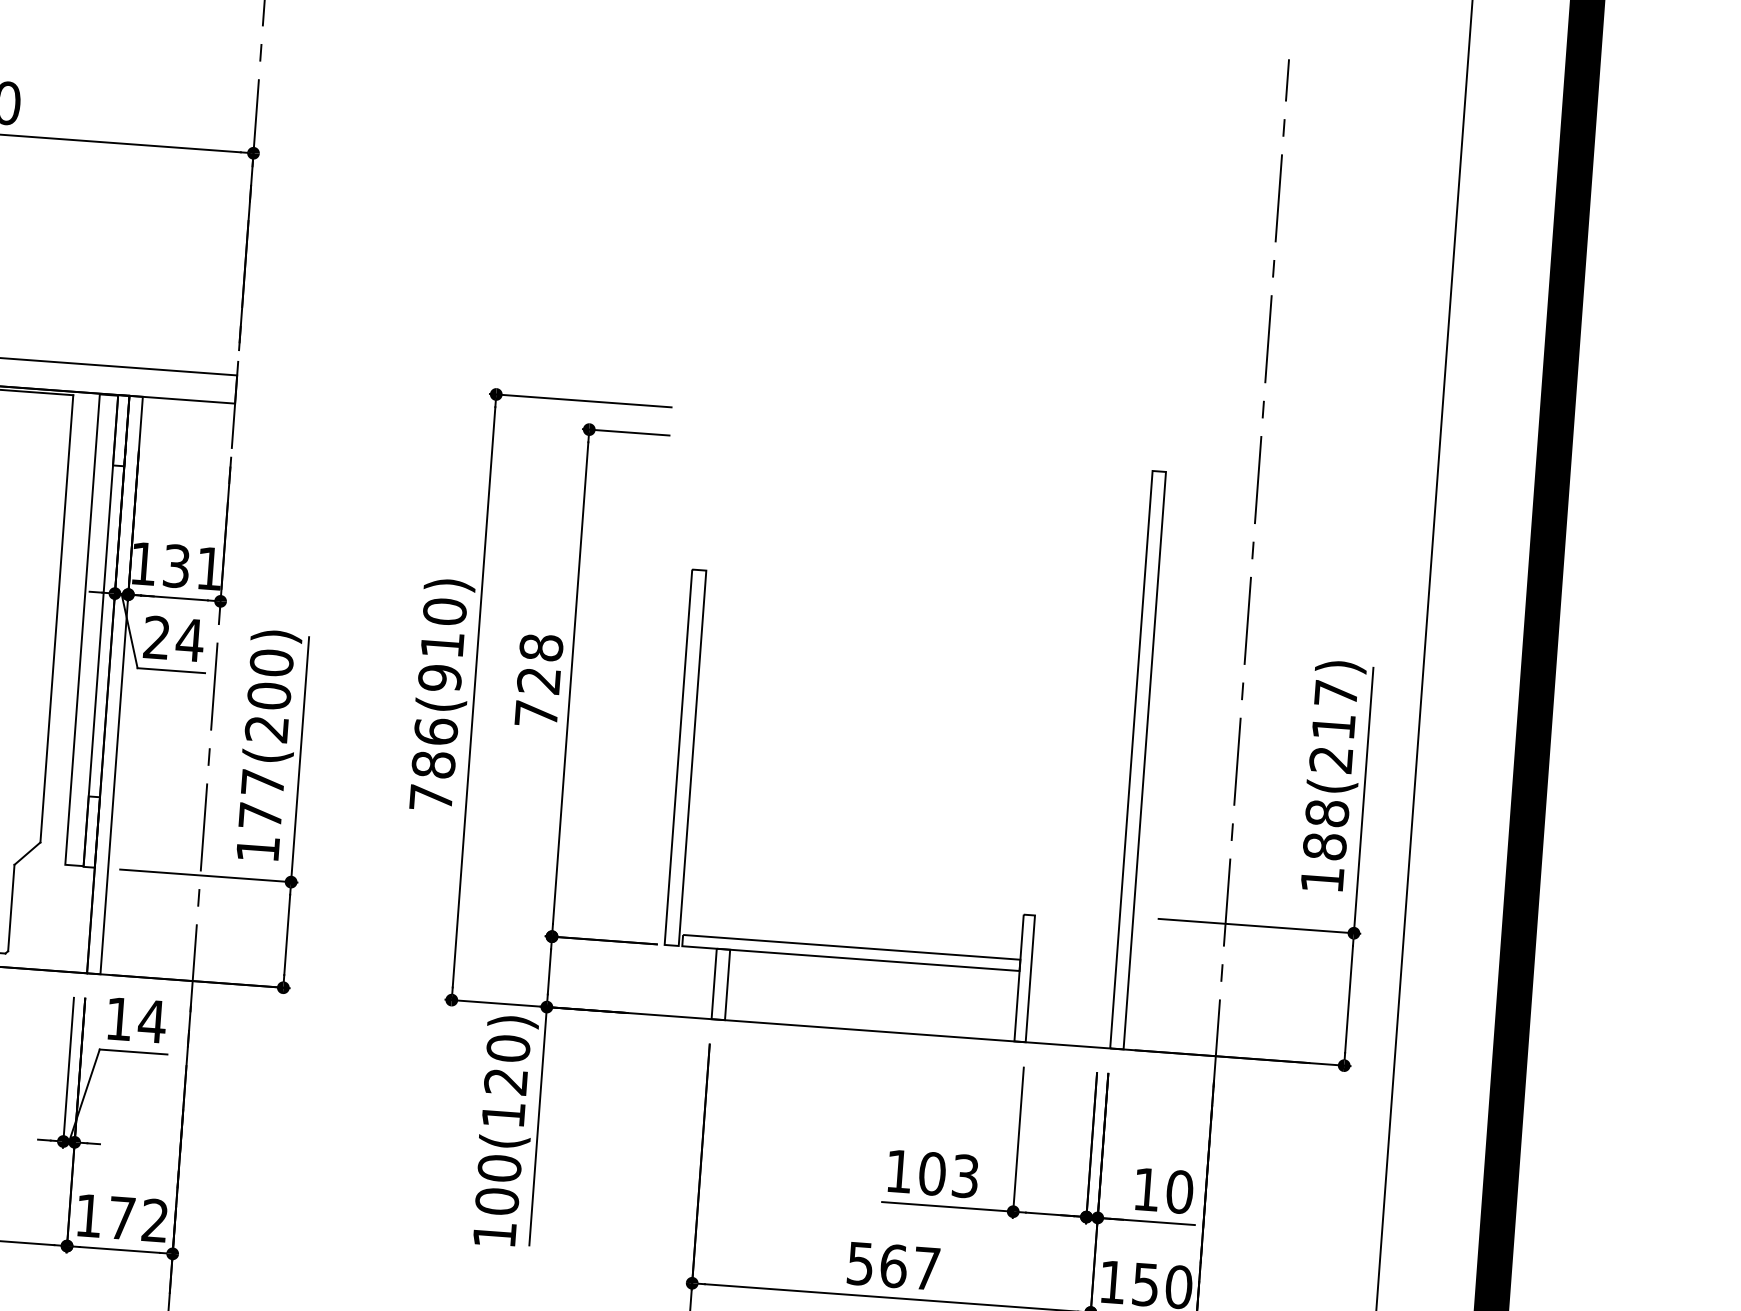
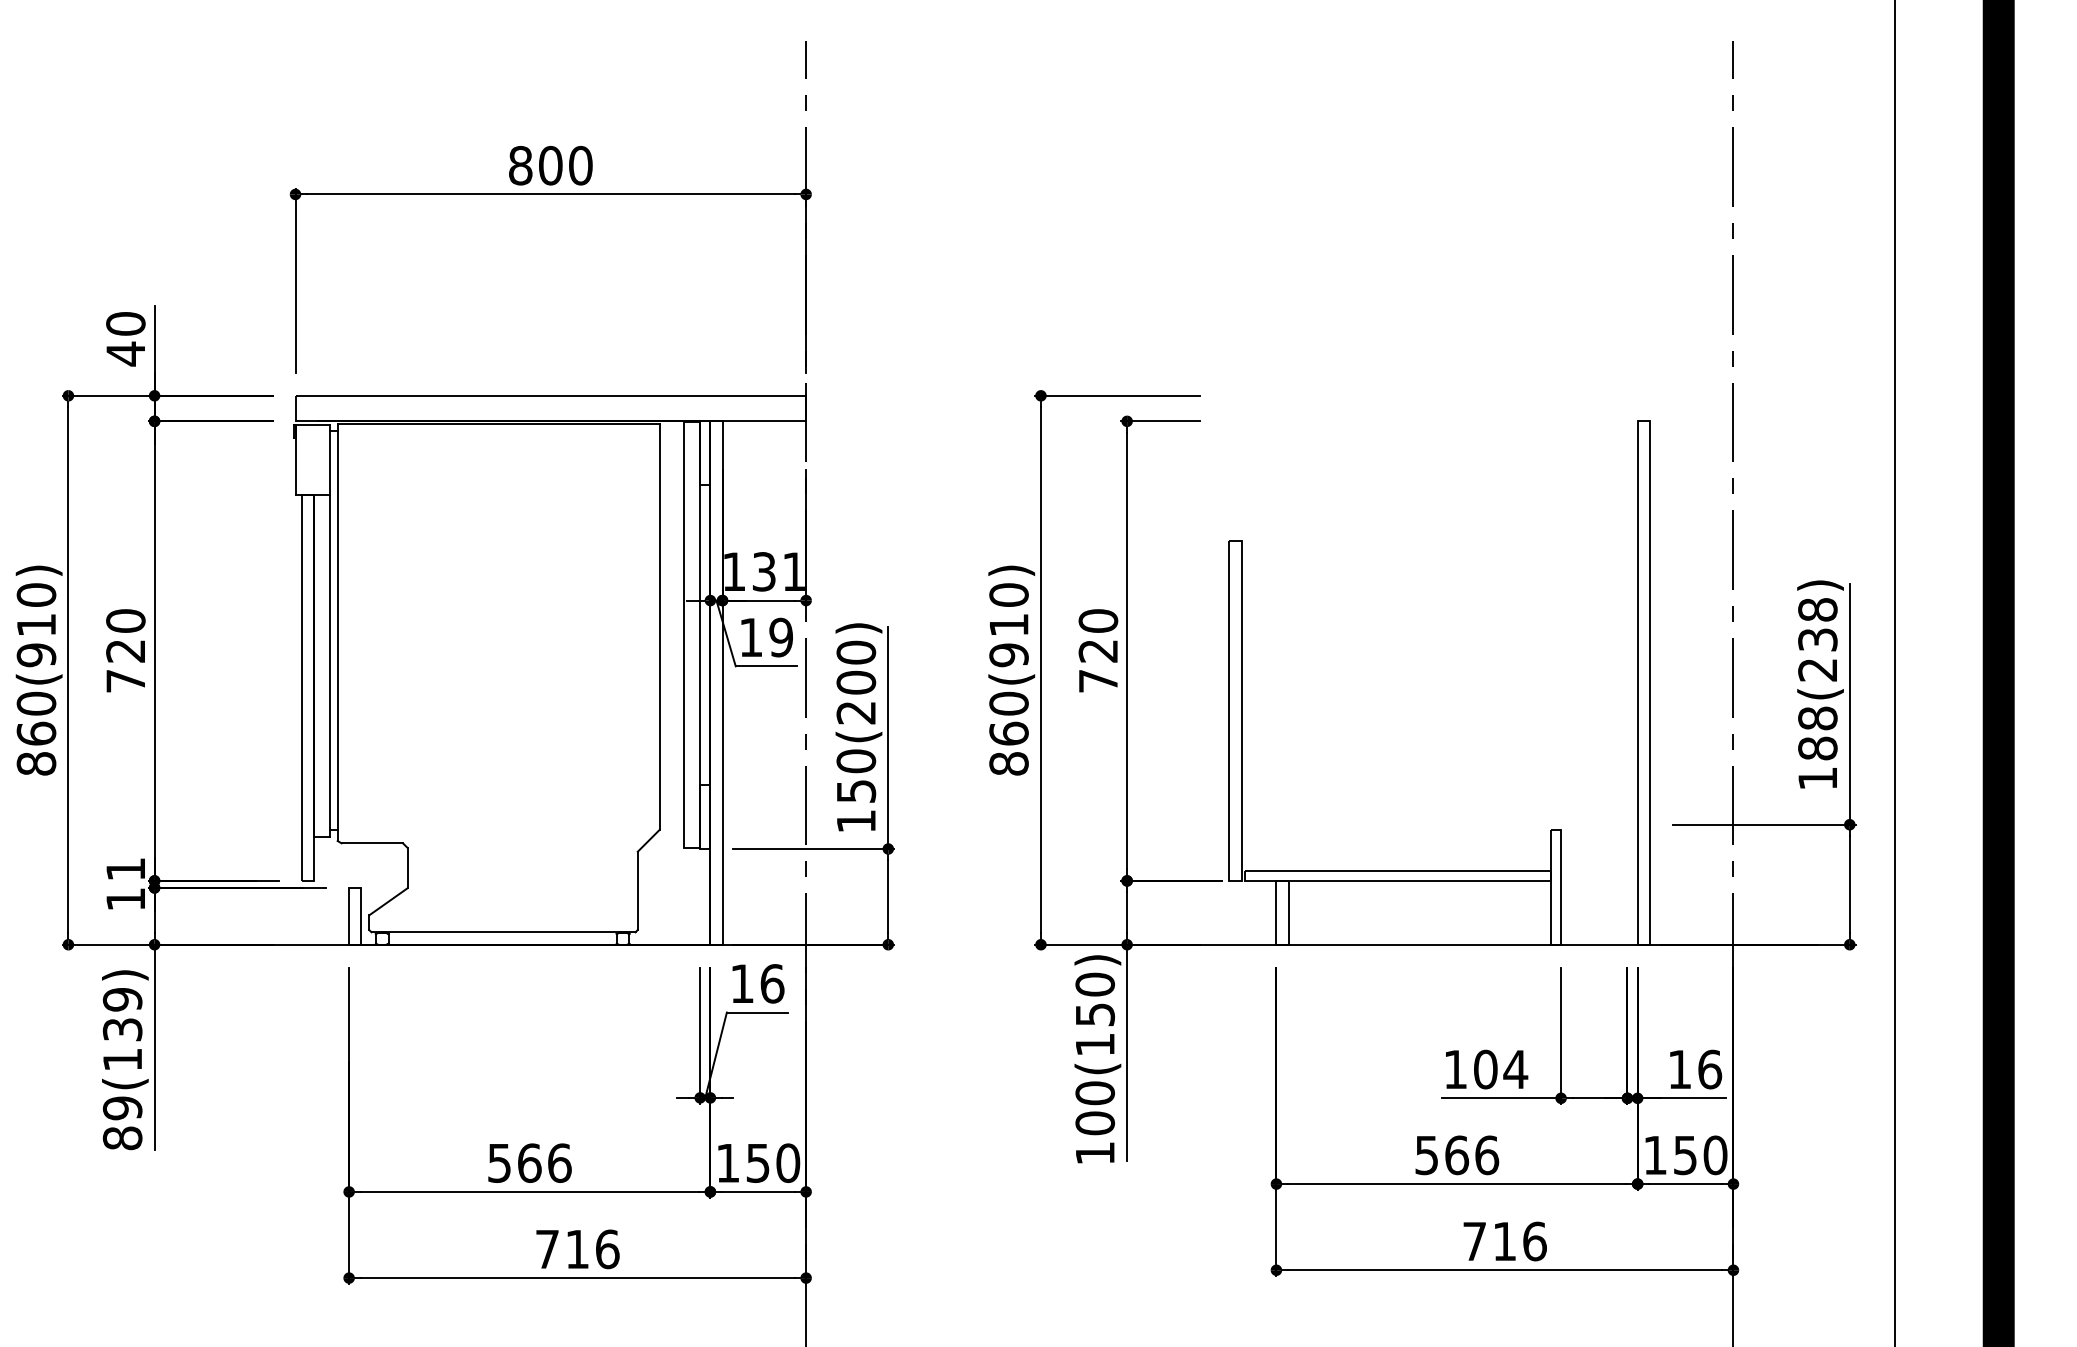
text: (173, 638) -> (766, 637), 24 -> 19
text: (541, 647) -> (1098, 620), 728 -> 720
text: (1334, 709) -> (1817, 624), 188(217) -> 188(238)
text: (433, 764) -> (1008, 733), 786(910) -> 860(910)
text: (261, 798) -> (856, 775), 177(200) -> 150(200)
text: (151, 1021) -> (771, 983), 14 -> 16
text: (506, 1081) -> (1095, 1014), 100(120) -> 100(150)
text: (965, 1176) -> (1515, 1069), 103 -> 104
text: (1180, 1192) -> (1710, 1069), 10 -> 16
text: (139, 1218) -> (773, 1162), 172 -> 150
text: (927, 1268) -> (1487, 1155), 567 -> 566

